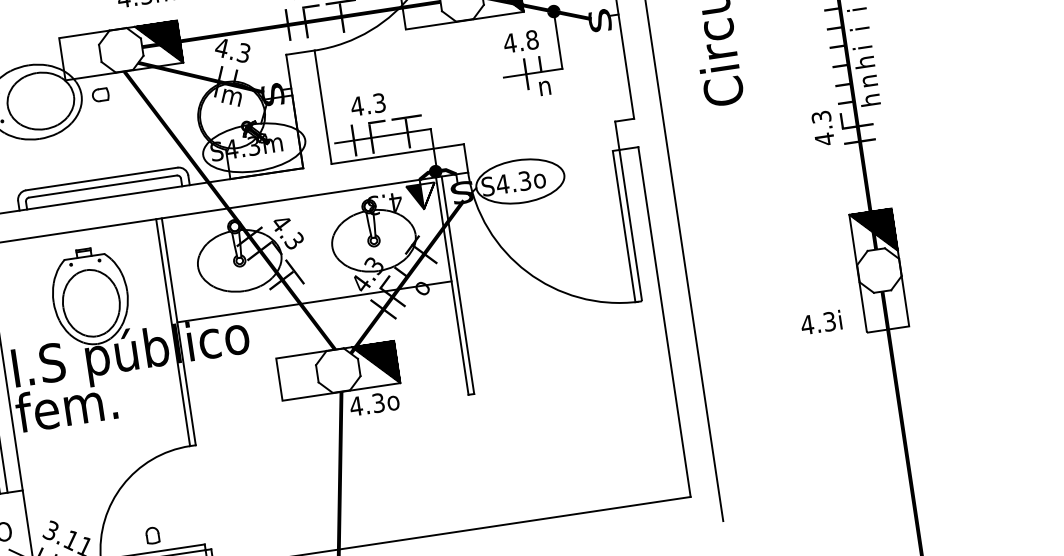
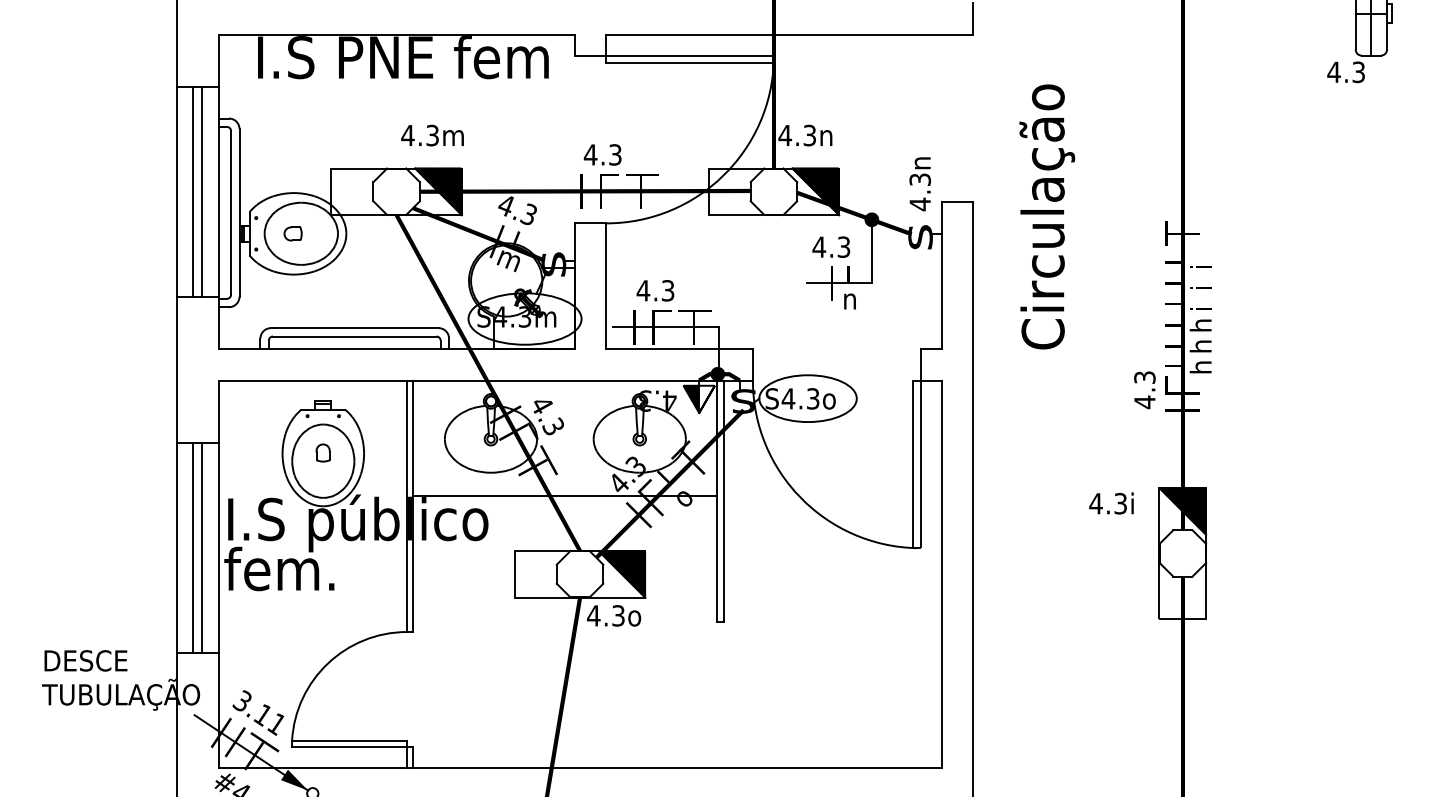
text: (531, 39) -> (843, 246), 4.8 -> 4.3
text: (860, 87) -> (1192, 351), n -> h
part: (100, 94) -> (292, 233), moved
text: (821, 322) -> (1111, 503), moved
part: (152, 535) -> (322, 452), moved

